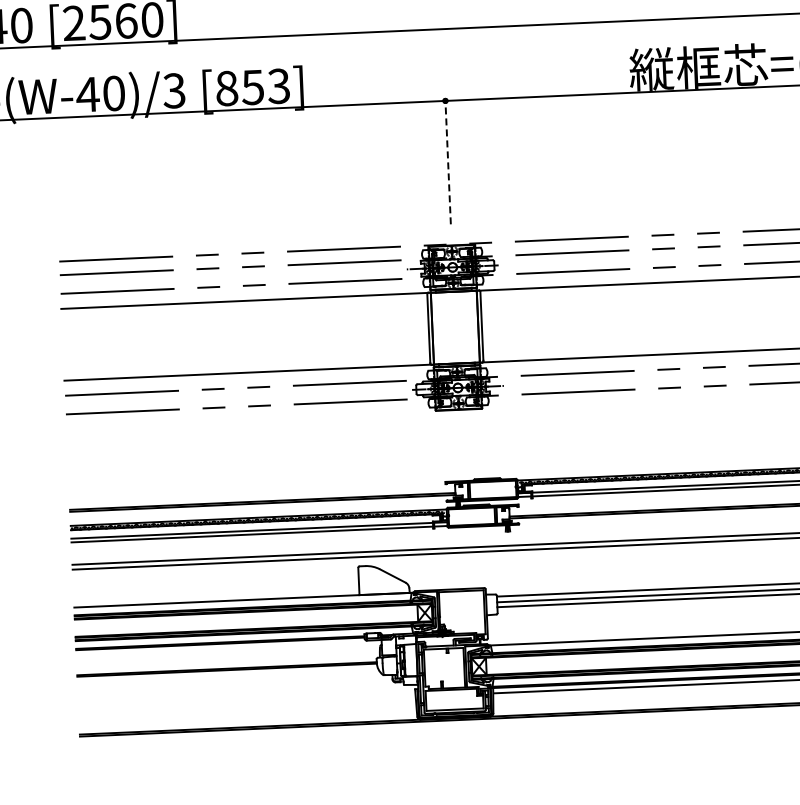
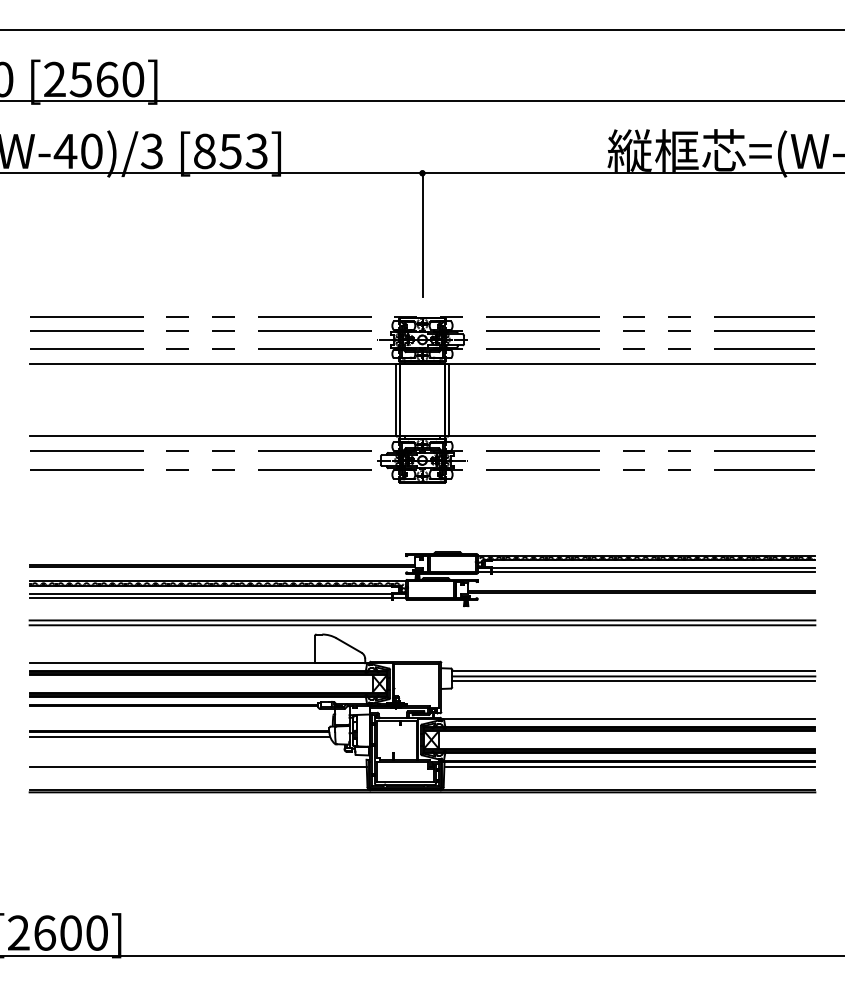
line: (448, 161) -> (422, 233), dashed -> solid
line: (227, 675) -> (179, 737), added
line: (246, 704) -> (197, 767), added

